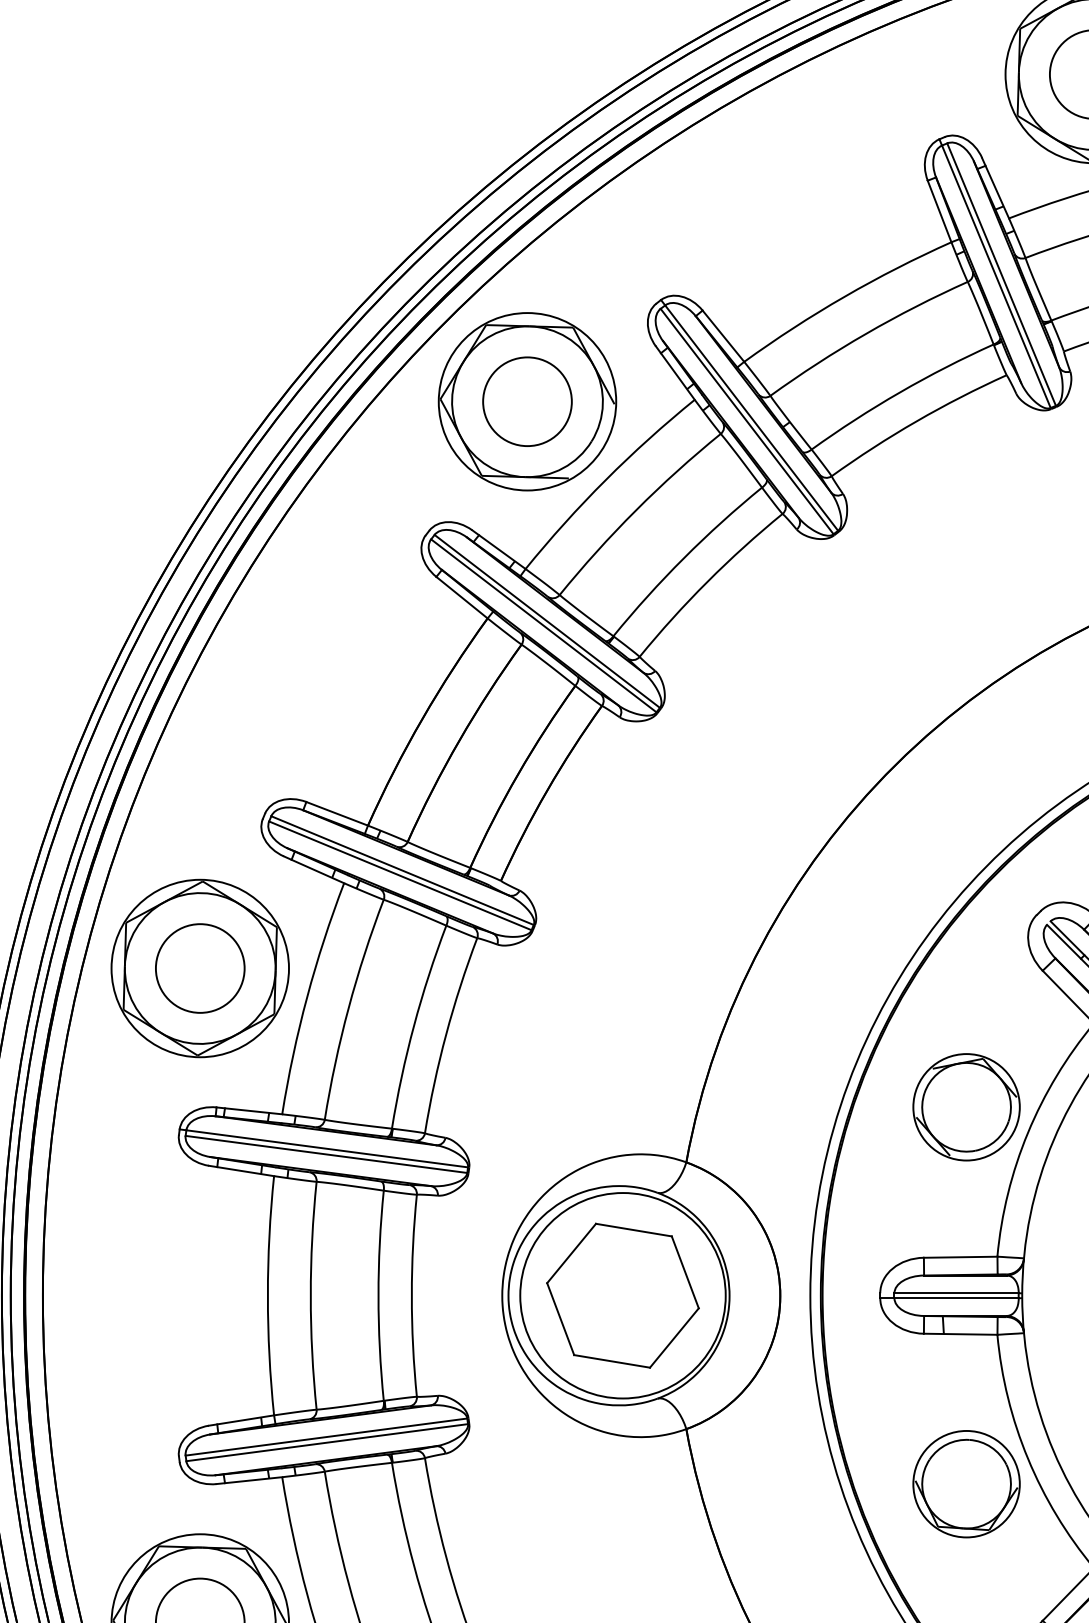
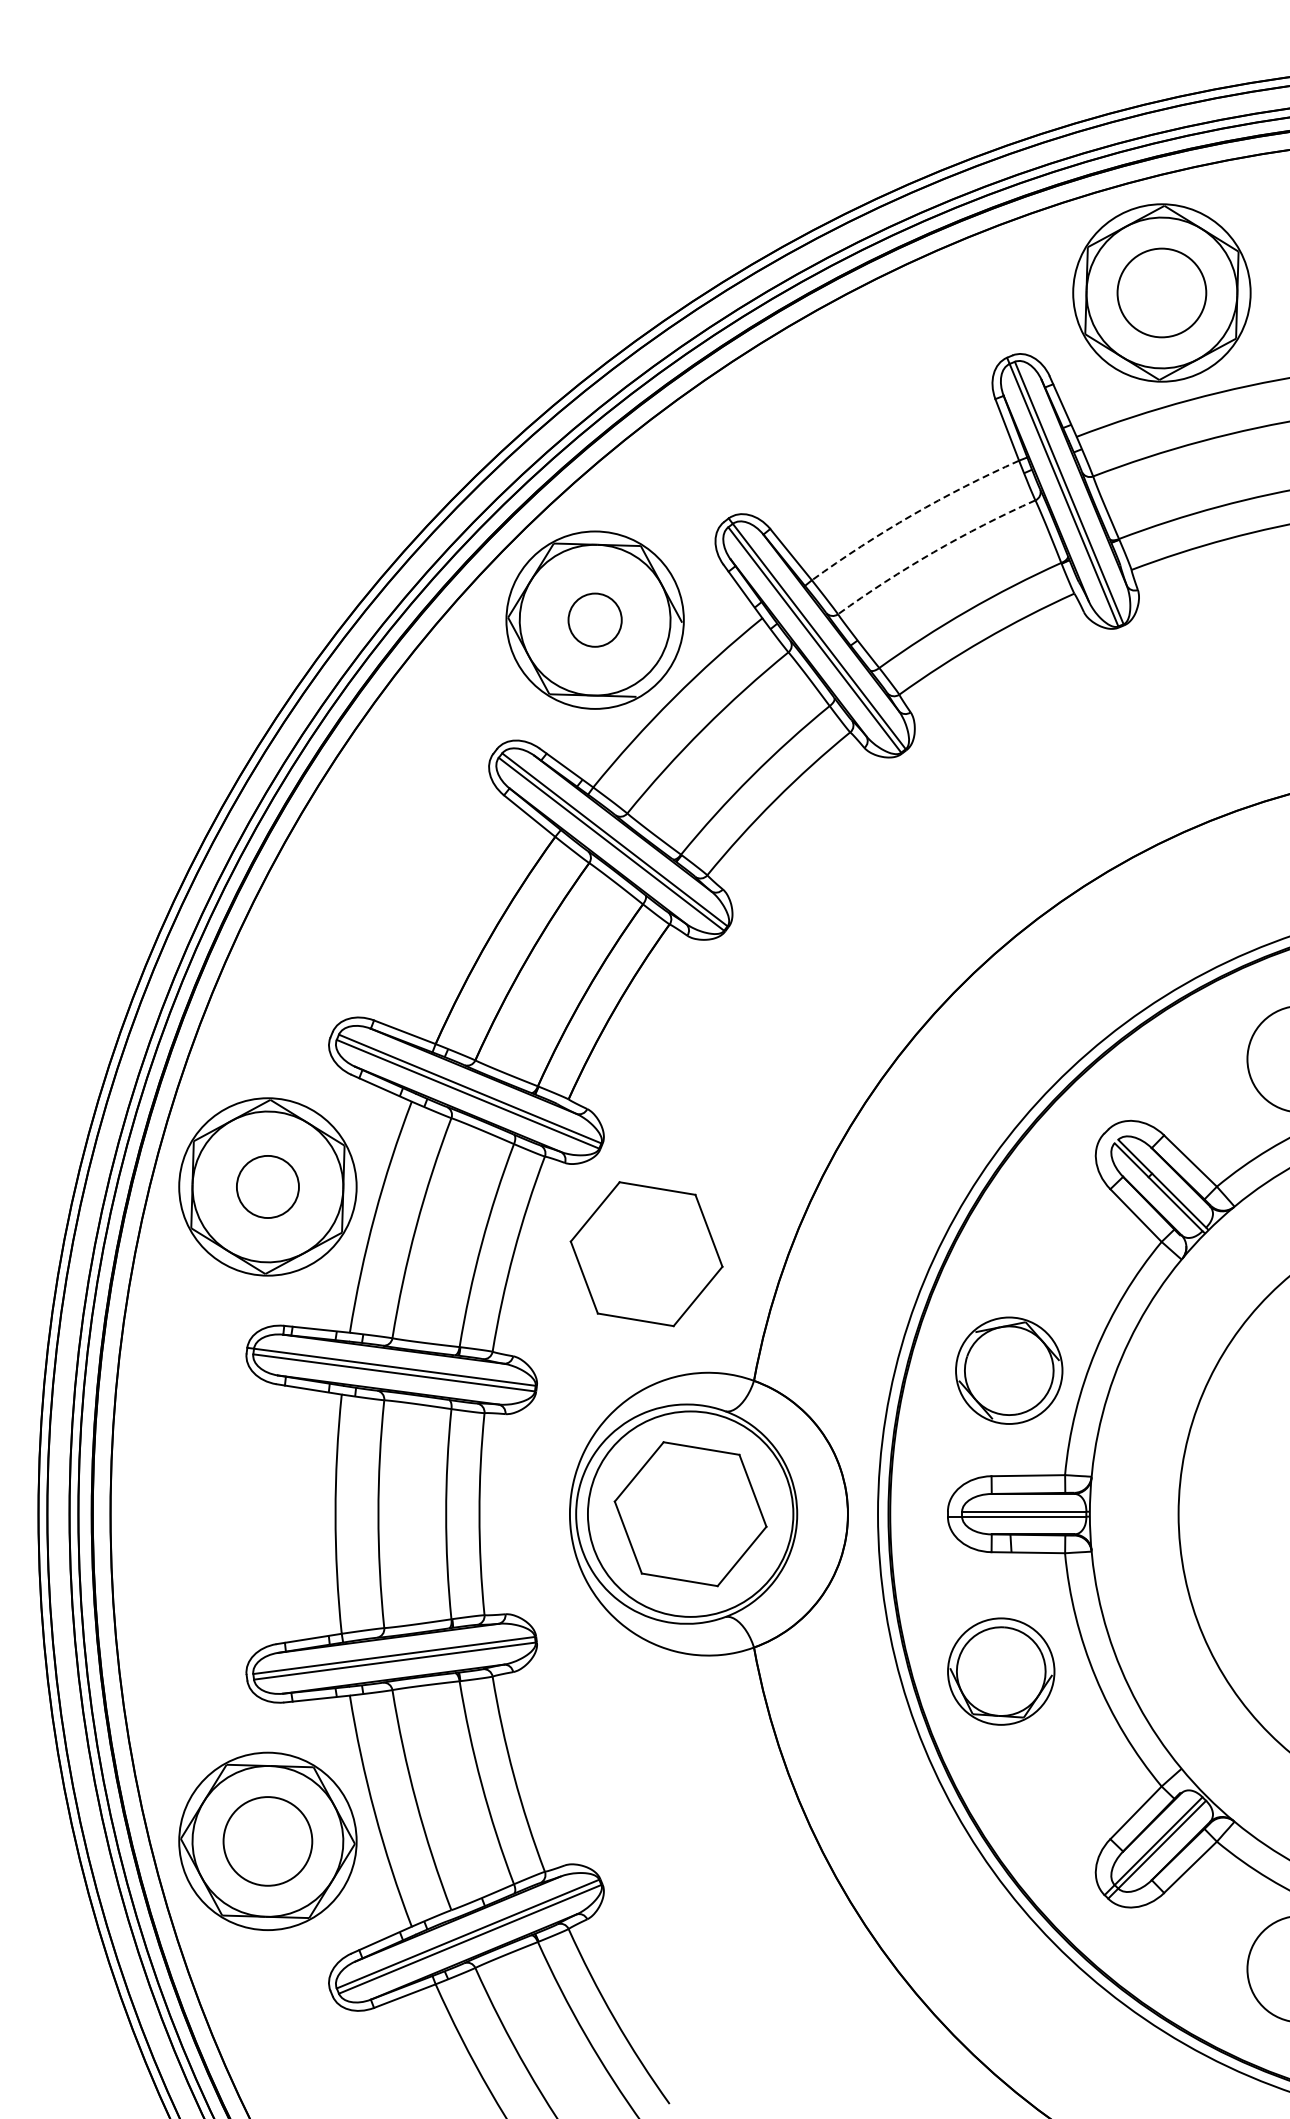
arc: (844, 297) -> (912, 515), solid -> dashed
arc: (865, 334) -> (933, 552), solid -> dashed
circle: (526, 401) -> (594, 619), size x0.6
circle: (199, 968) -> (267, 1186), size x0.7
part: (578, 1036) -> (646, 1254), added
part: (966, 1107) -> (1009, 1370), moved
part: (966, 1484) -> (1001, 1671), moved

